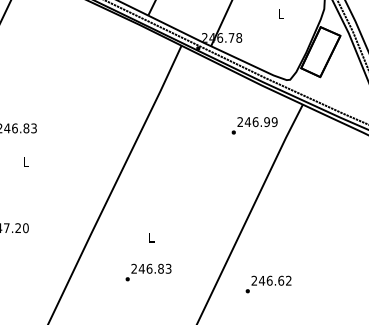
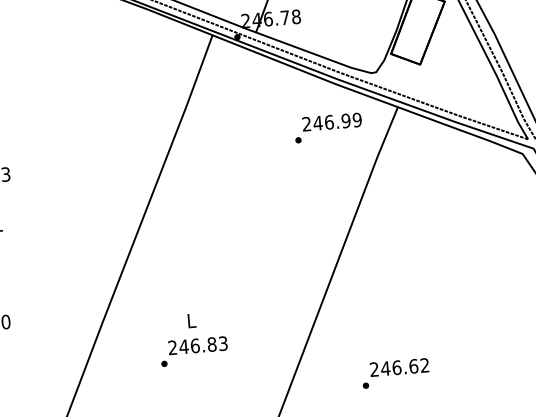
text: (254, 125) -> (328, 127), moved
text: (148, 272) -> (194, 351), moved
text: (268, 284) -> (395, 373), moved

